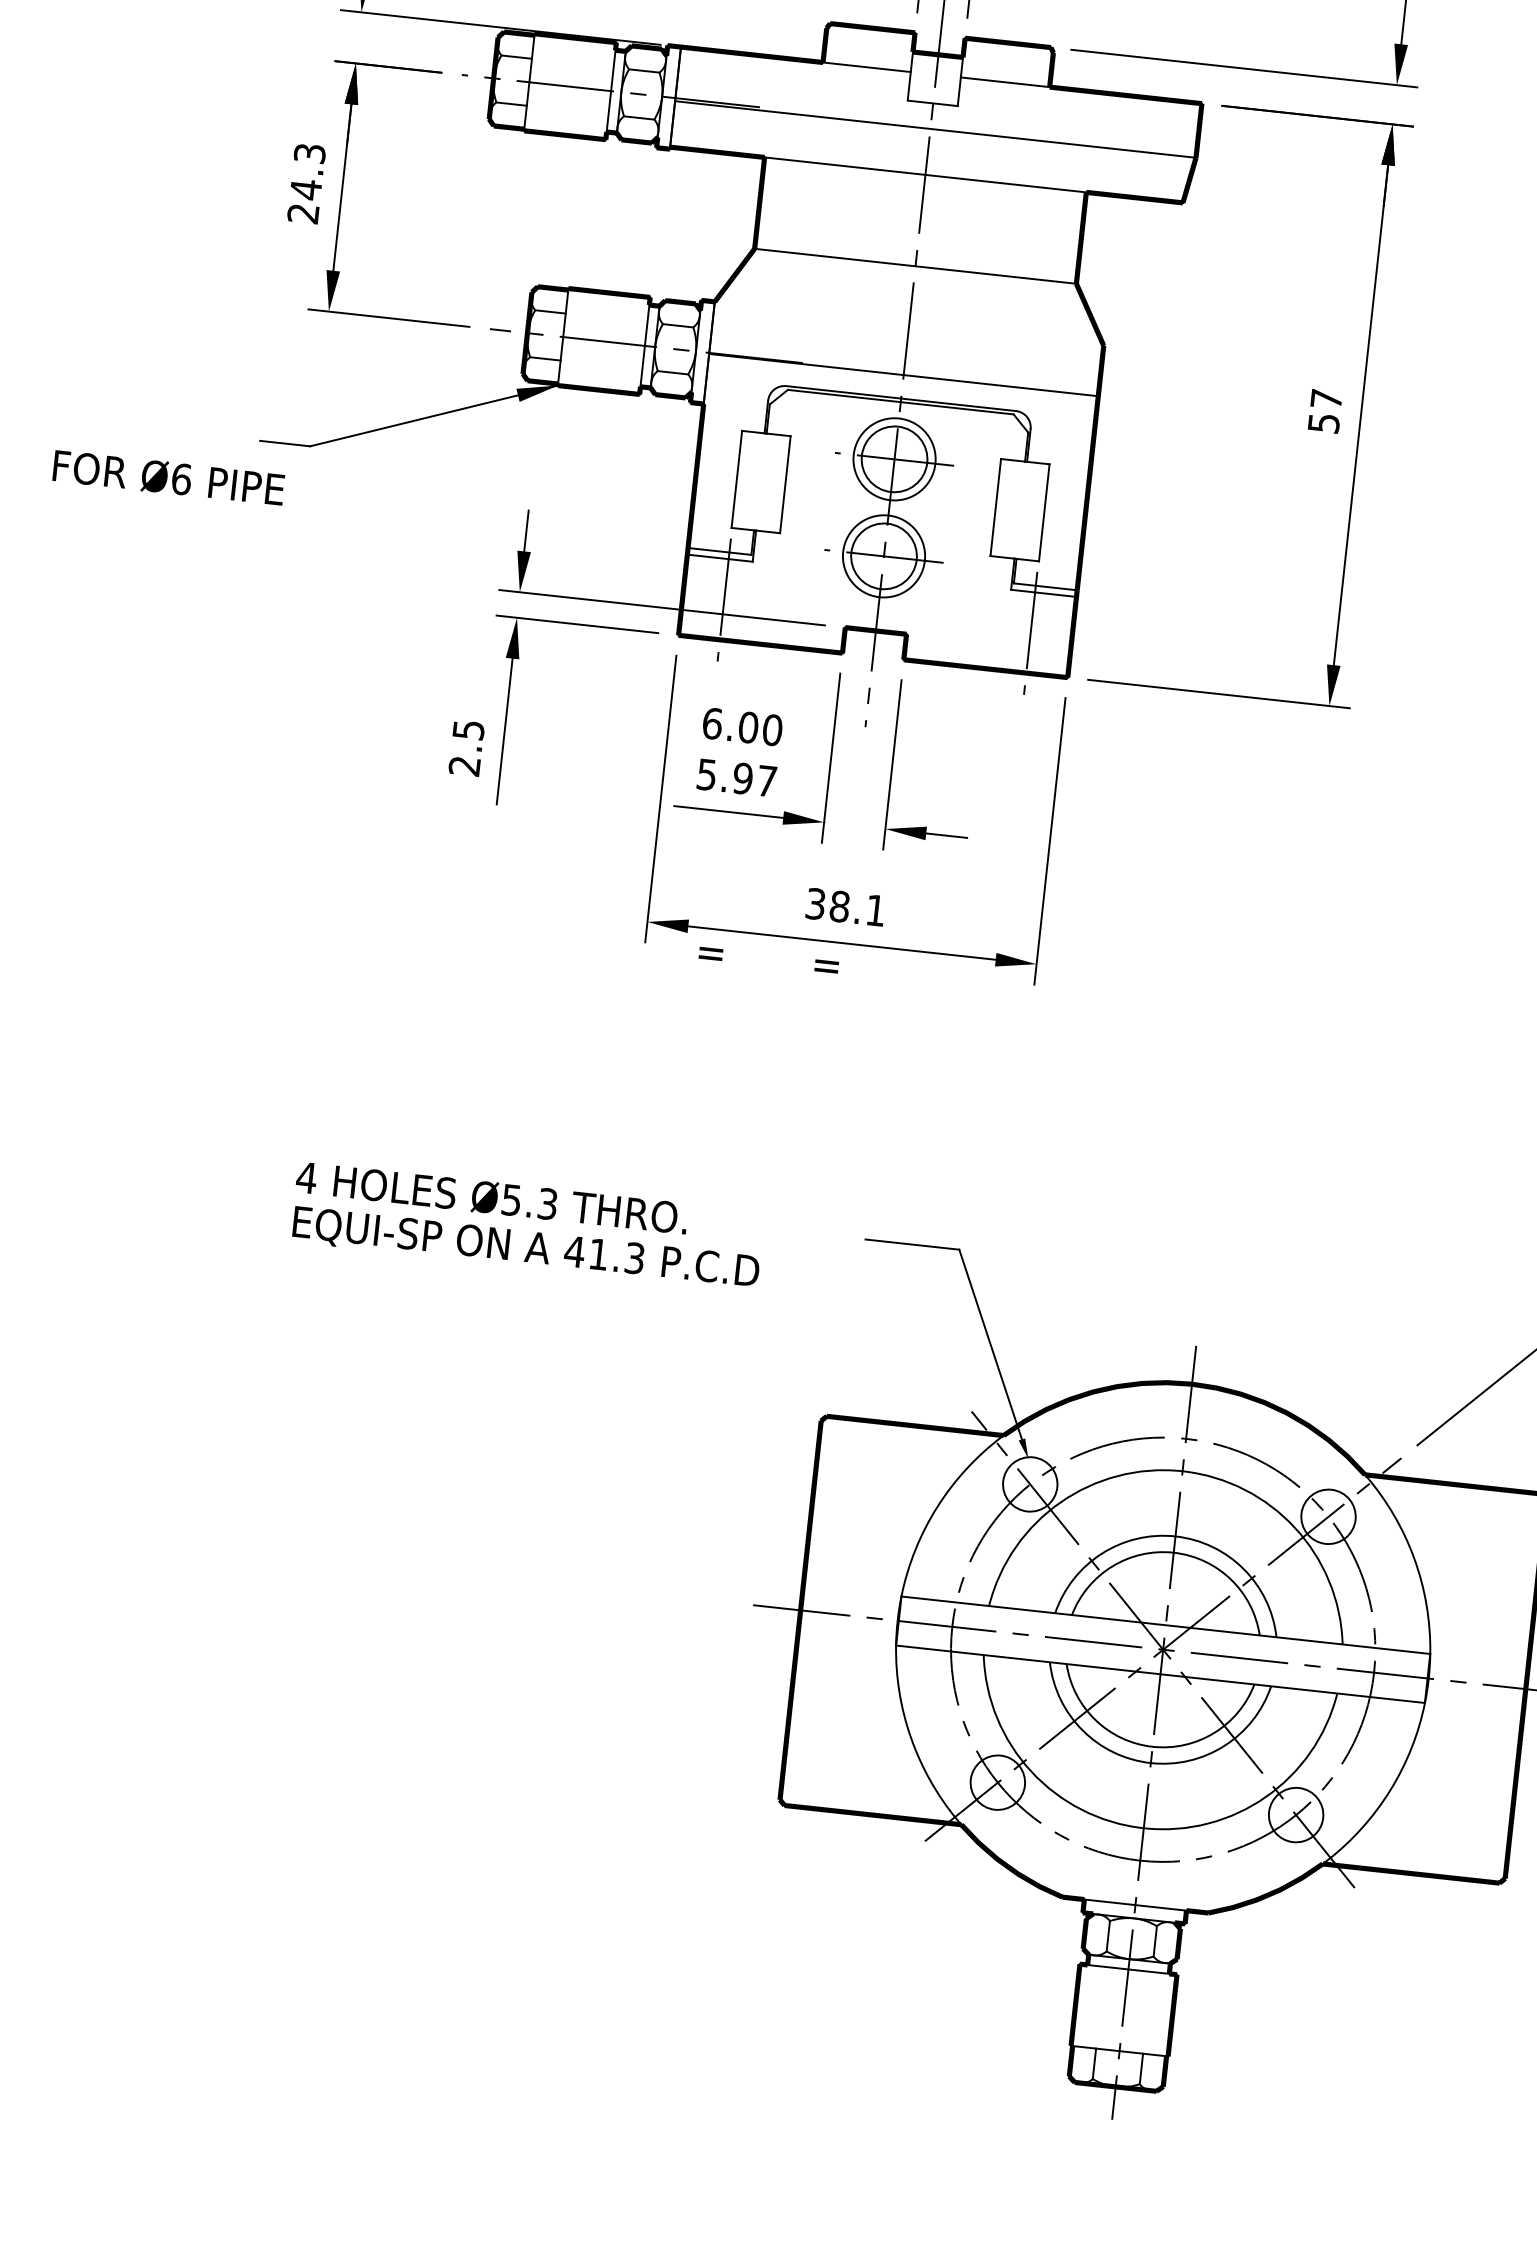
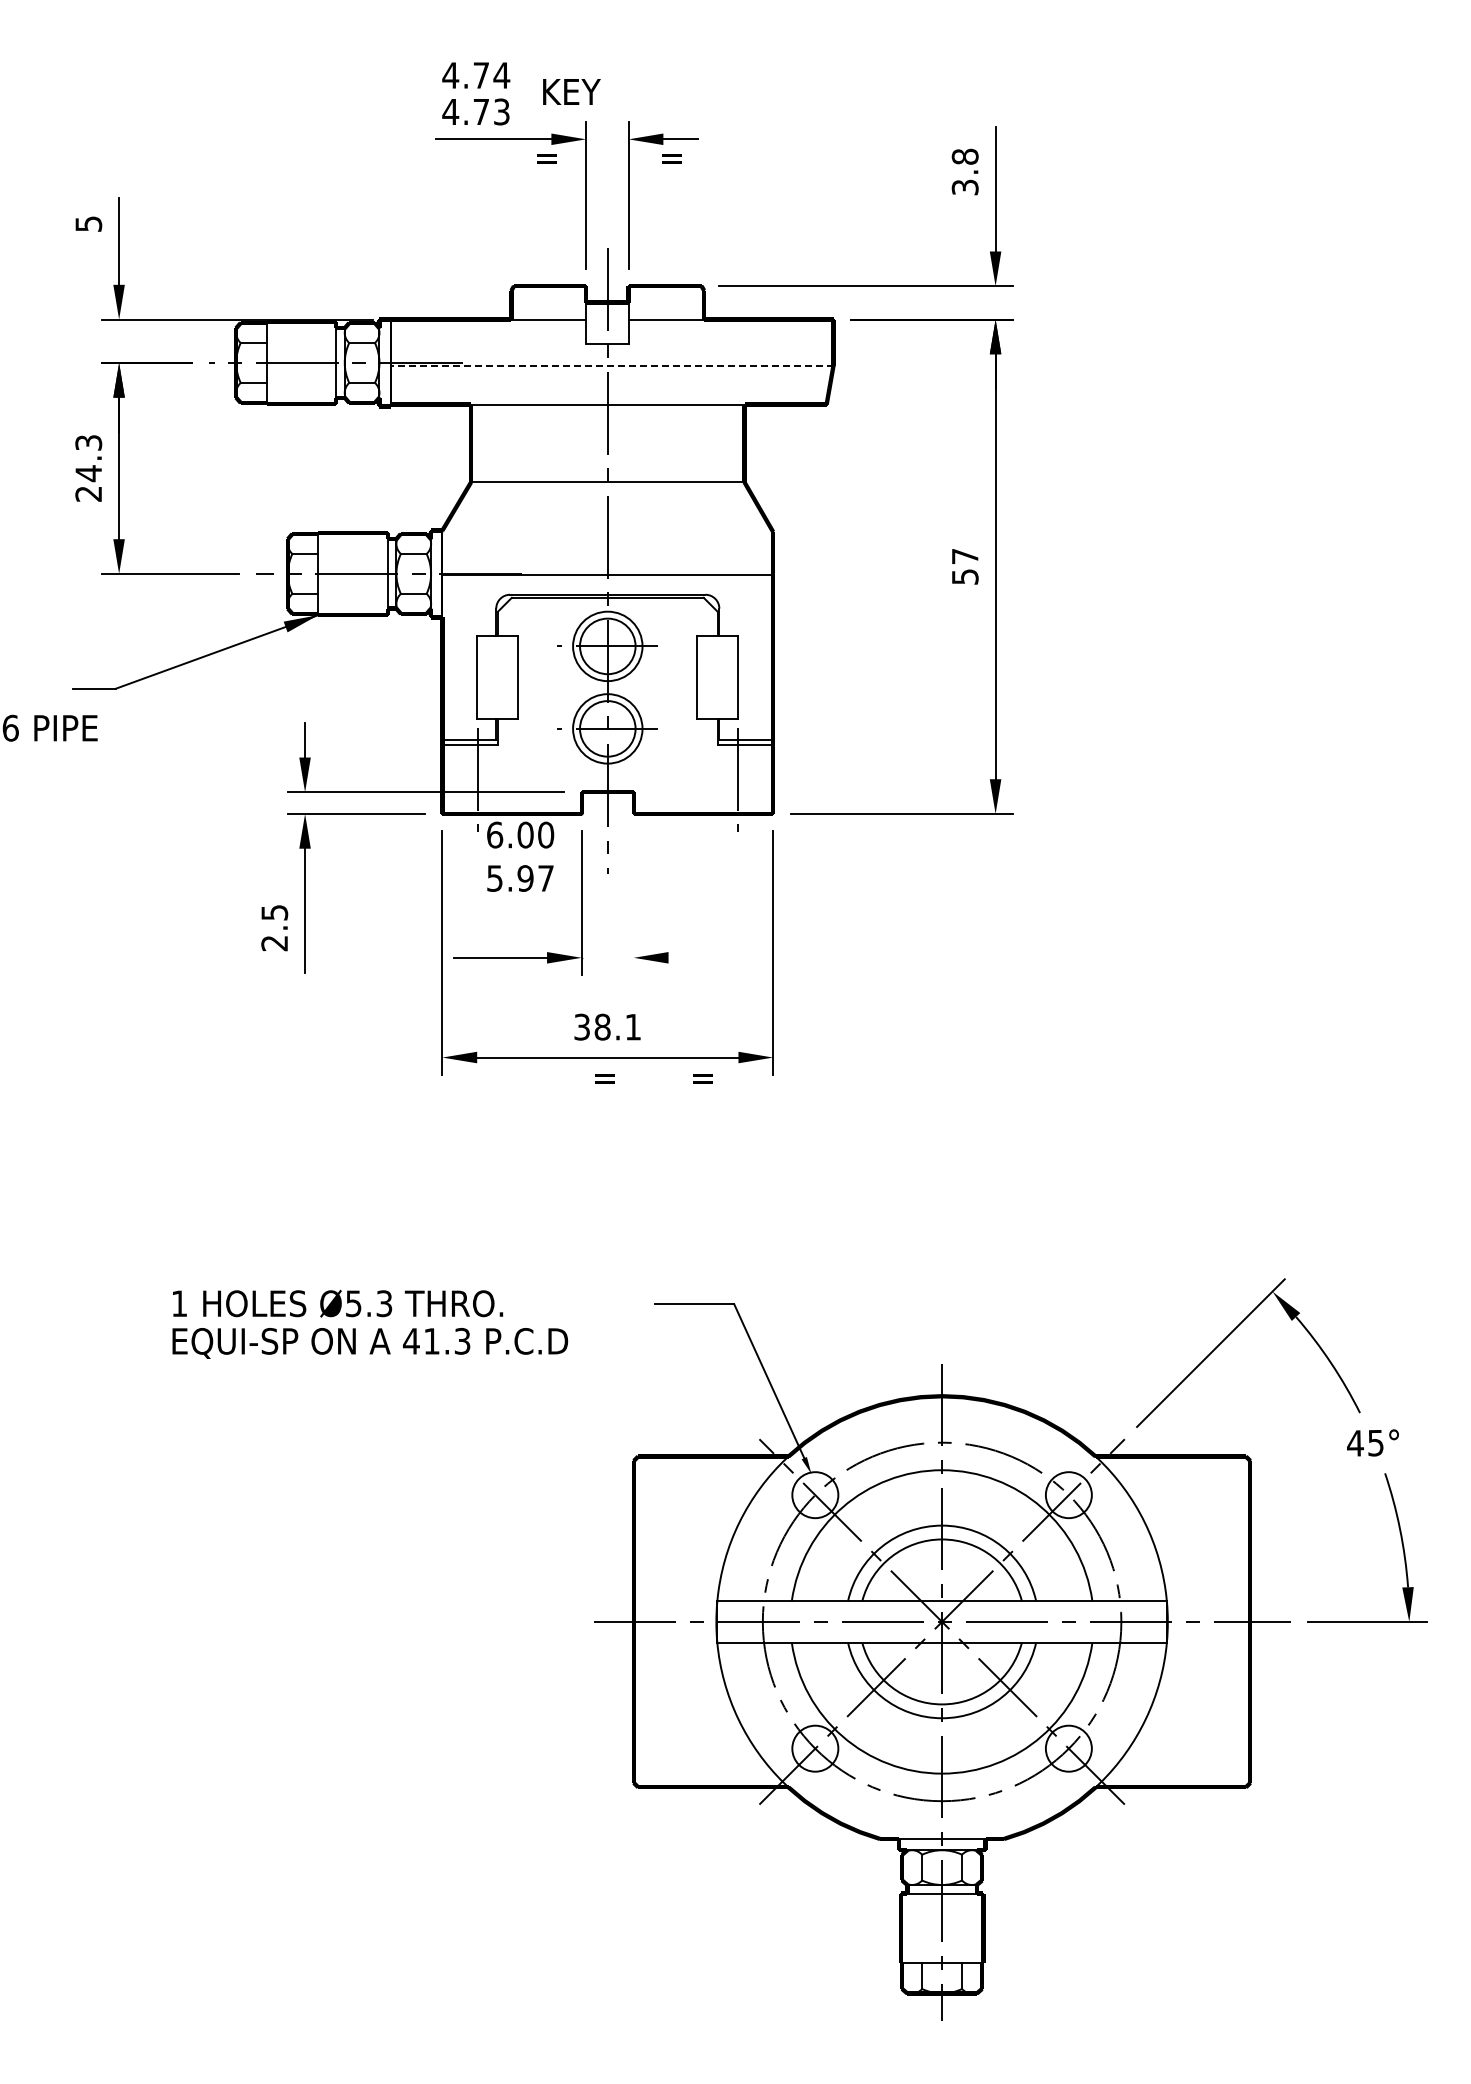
line: (934, 129) -> (611, 365), solid -> dashed
text: (739, 752) -> (520, 856), moved
line: (891, 765) -> (633, 903), removed
line: (946, 835) -> (685, 957), removed
text: (768, 959) -> (653, 1078), moved
text: (306, 1177) -> (179, 1303), 4 -> 1

